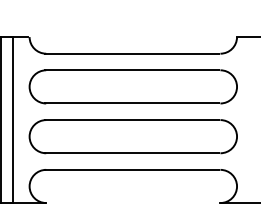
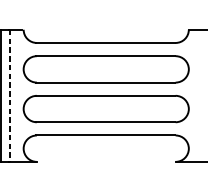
line: (13, 120) -> (10, 96), solid -> dashed

